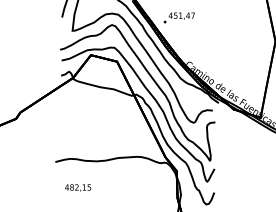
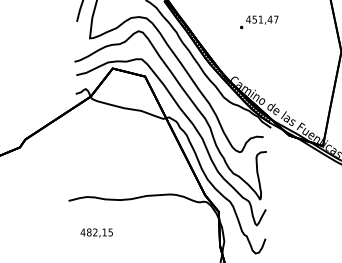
text: (179, 18) -> (259, 22), moved

